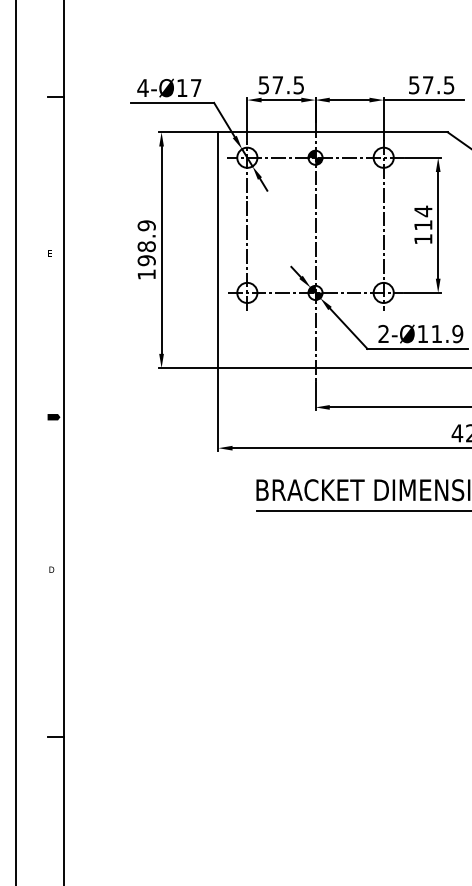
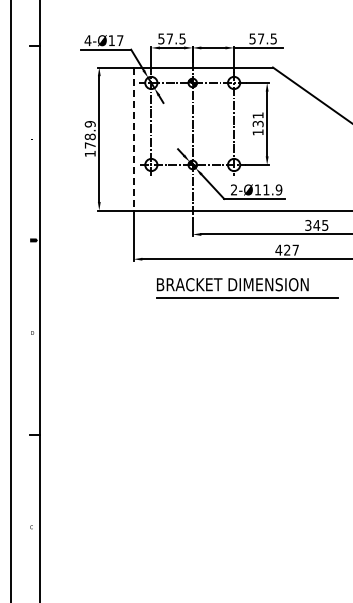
text: (422, 217) -> (257, 119), 114 -> 131
line: (217, 250) -> (133, 139), solid -> dashed
text: (145, 260) -> (89, 145), 198.9 -> 178.9

